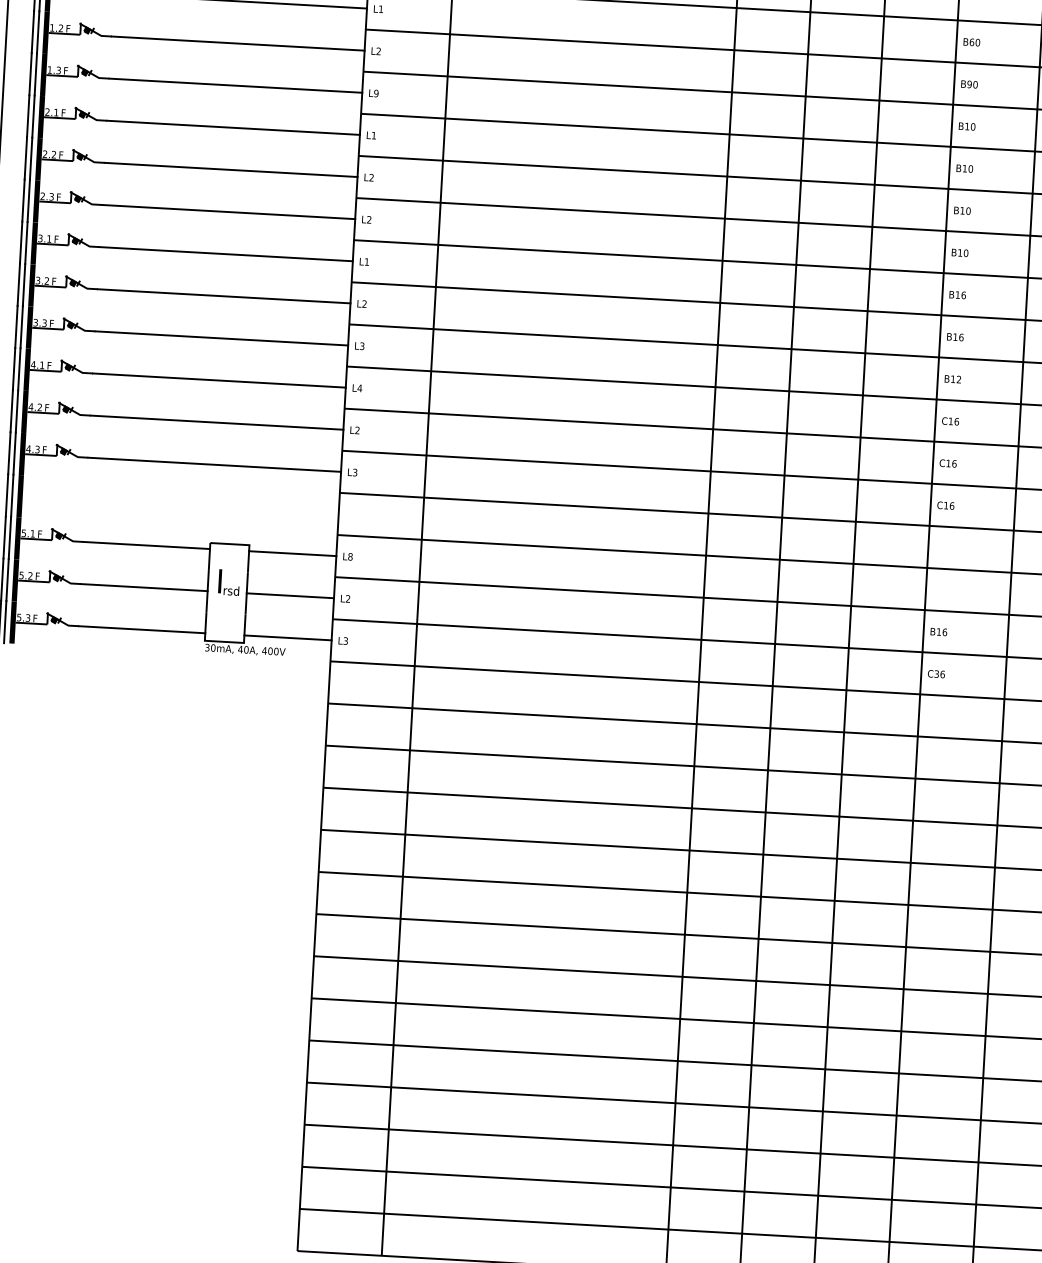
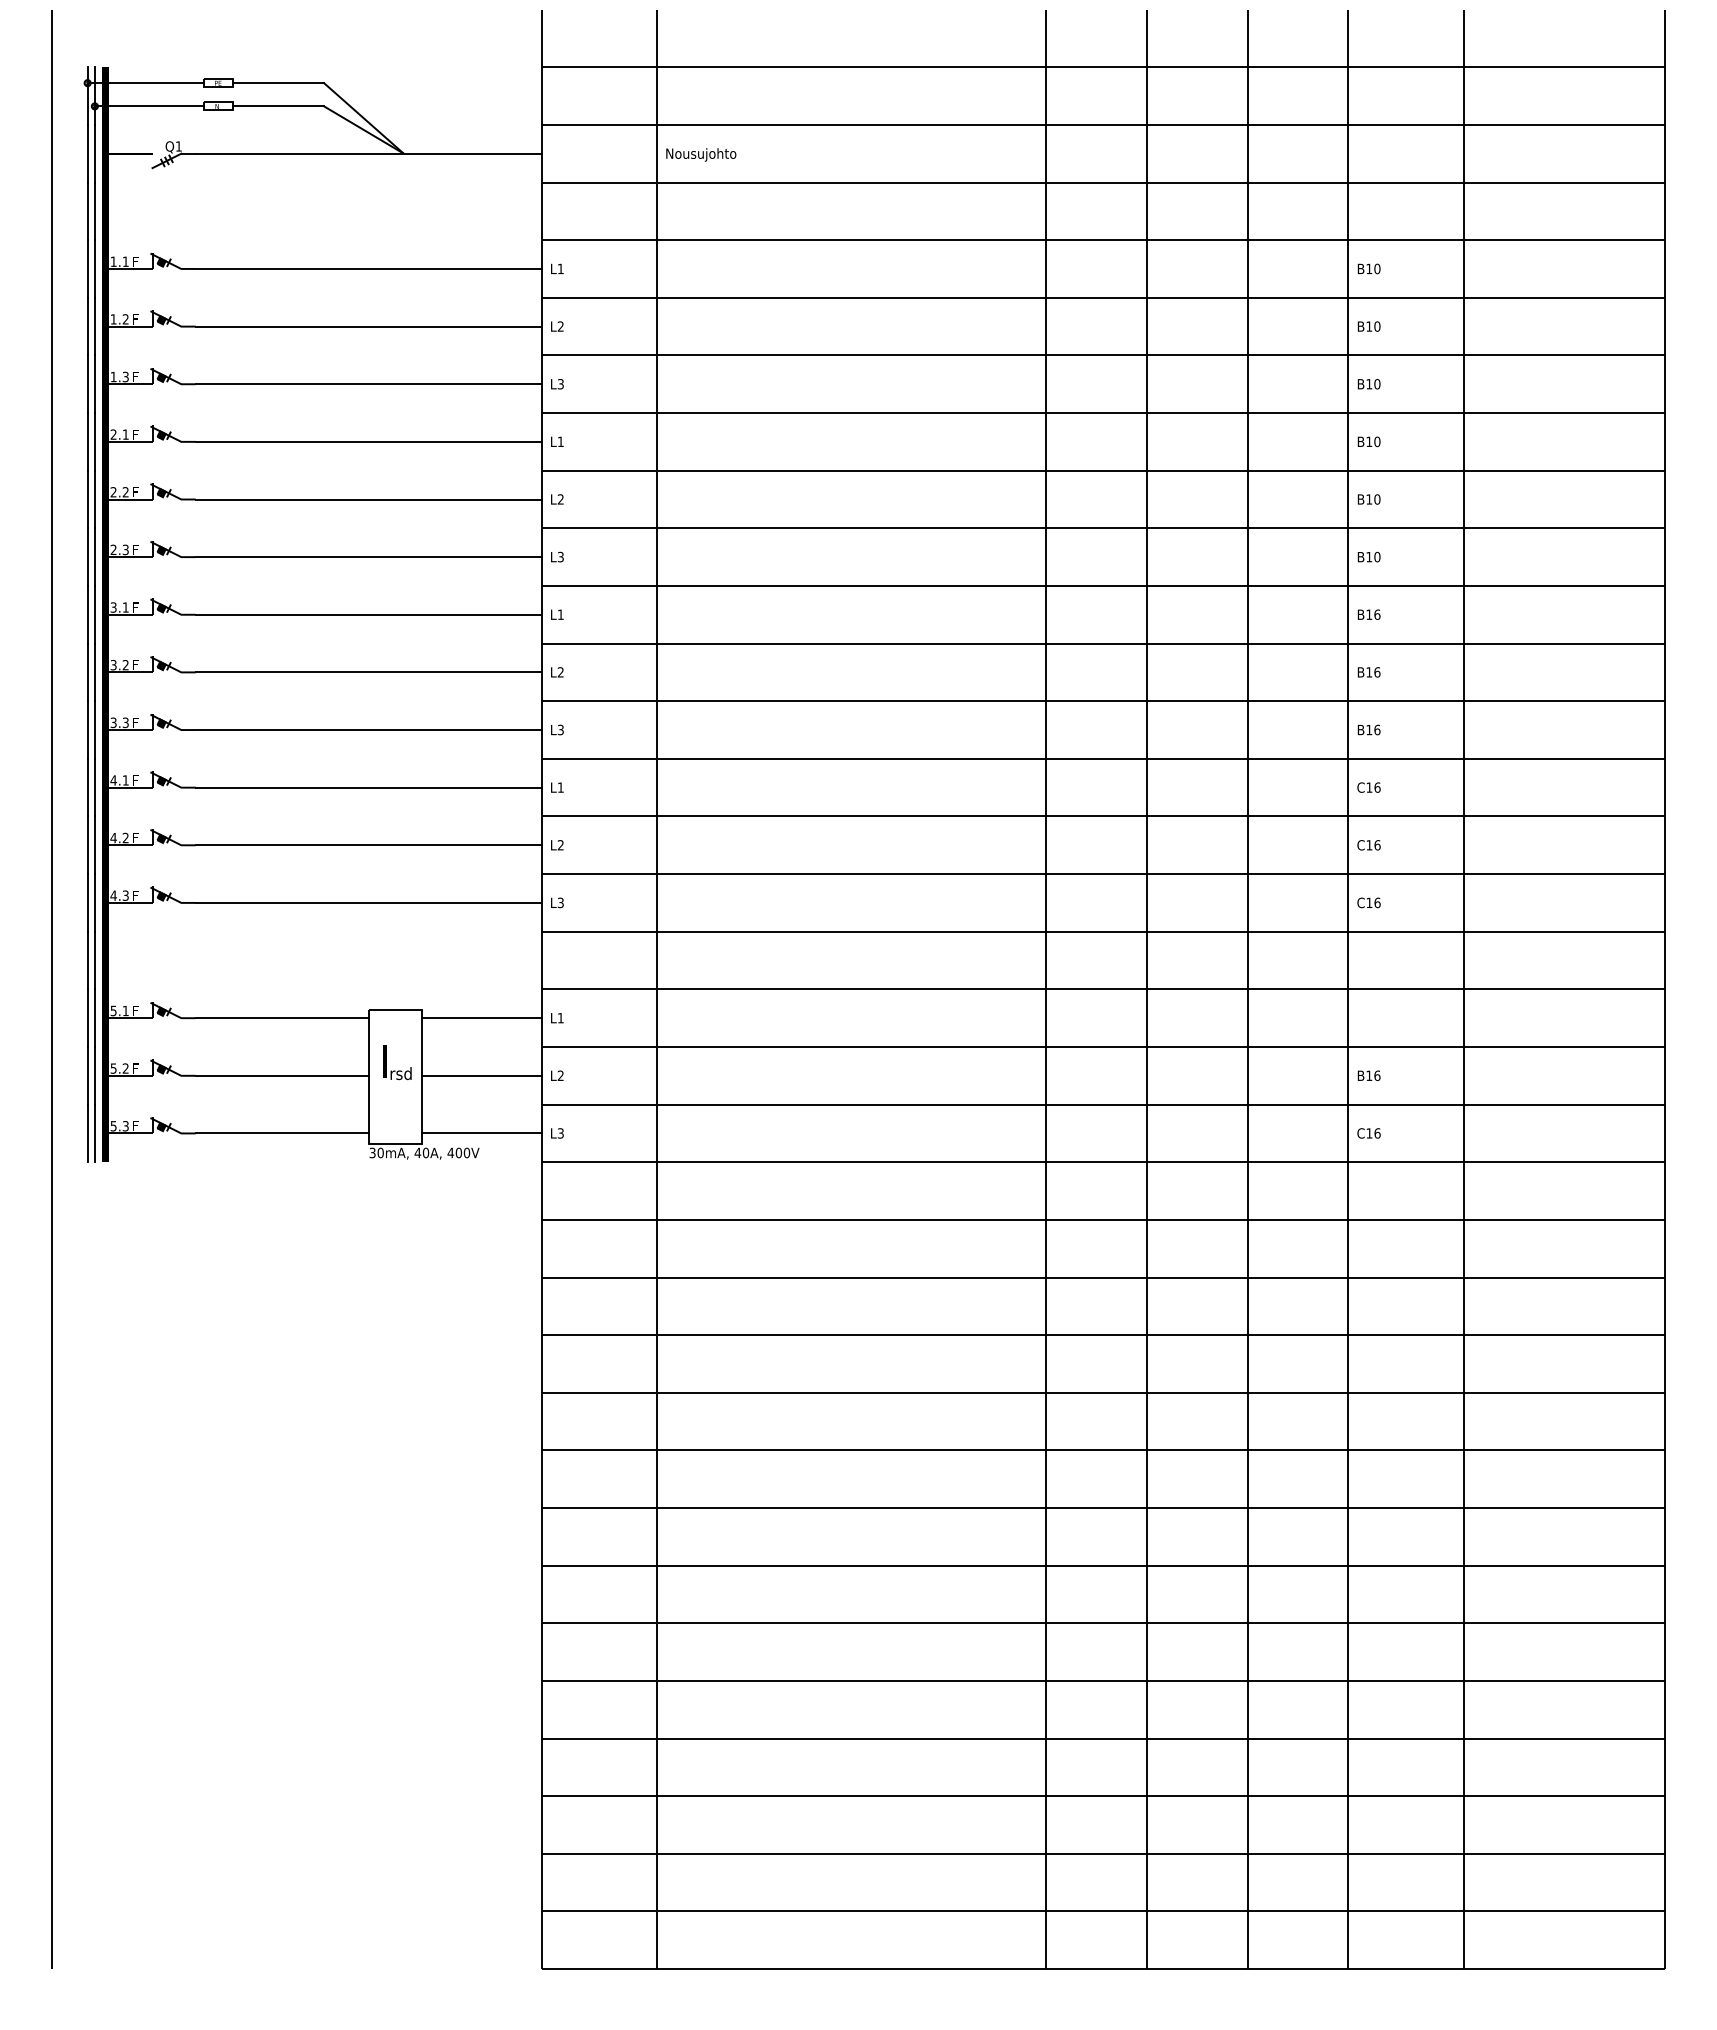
text: (972, 42) -> (1369, 268), B60 -> B10
text: (969, 84) -> (1369, 326), B90 -> B10
text: (376, 93) -> (560, 384), L9 -> L3
text: (369, 220) -> (560, 557), L2 -> L3
text: (959, 379) -> (1377, 729), B12 -> B16
text: (359, 388) -> (560, 787), L4 -> L1
text: (350, 557) -> (560, 1018), L8 -> L1
text: (936, 674) -> (1369, 1133), C36 -> C16

